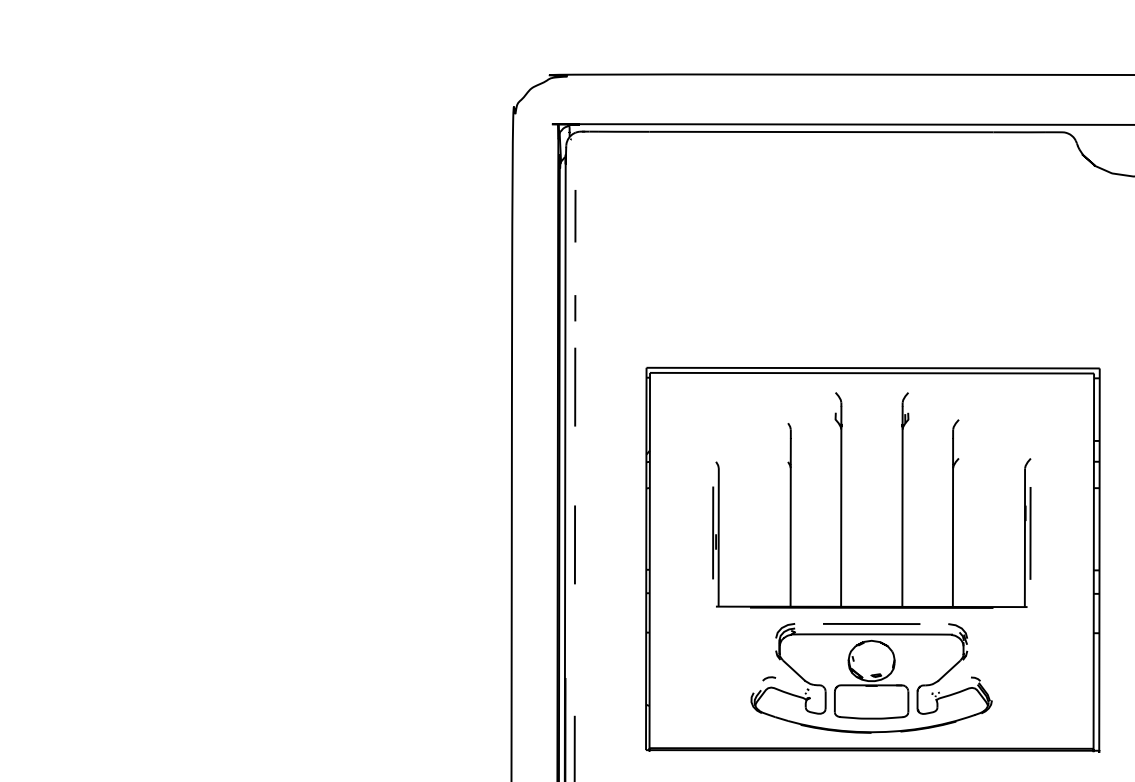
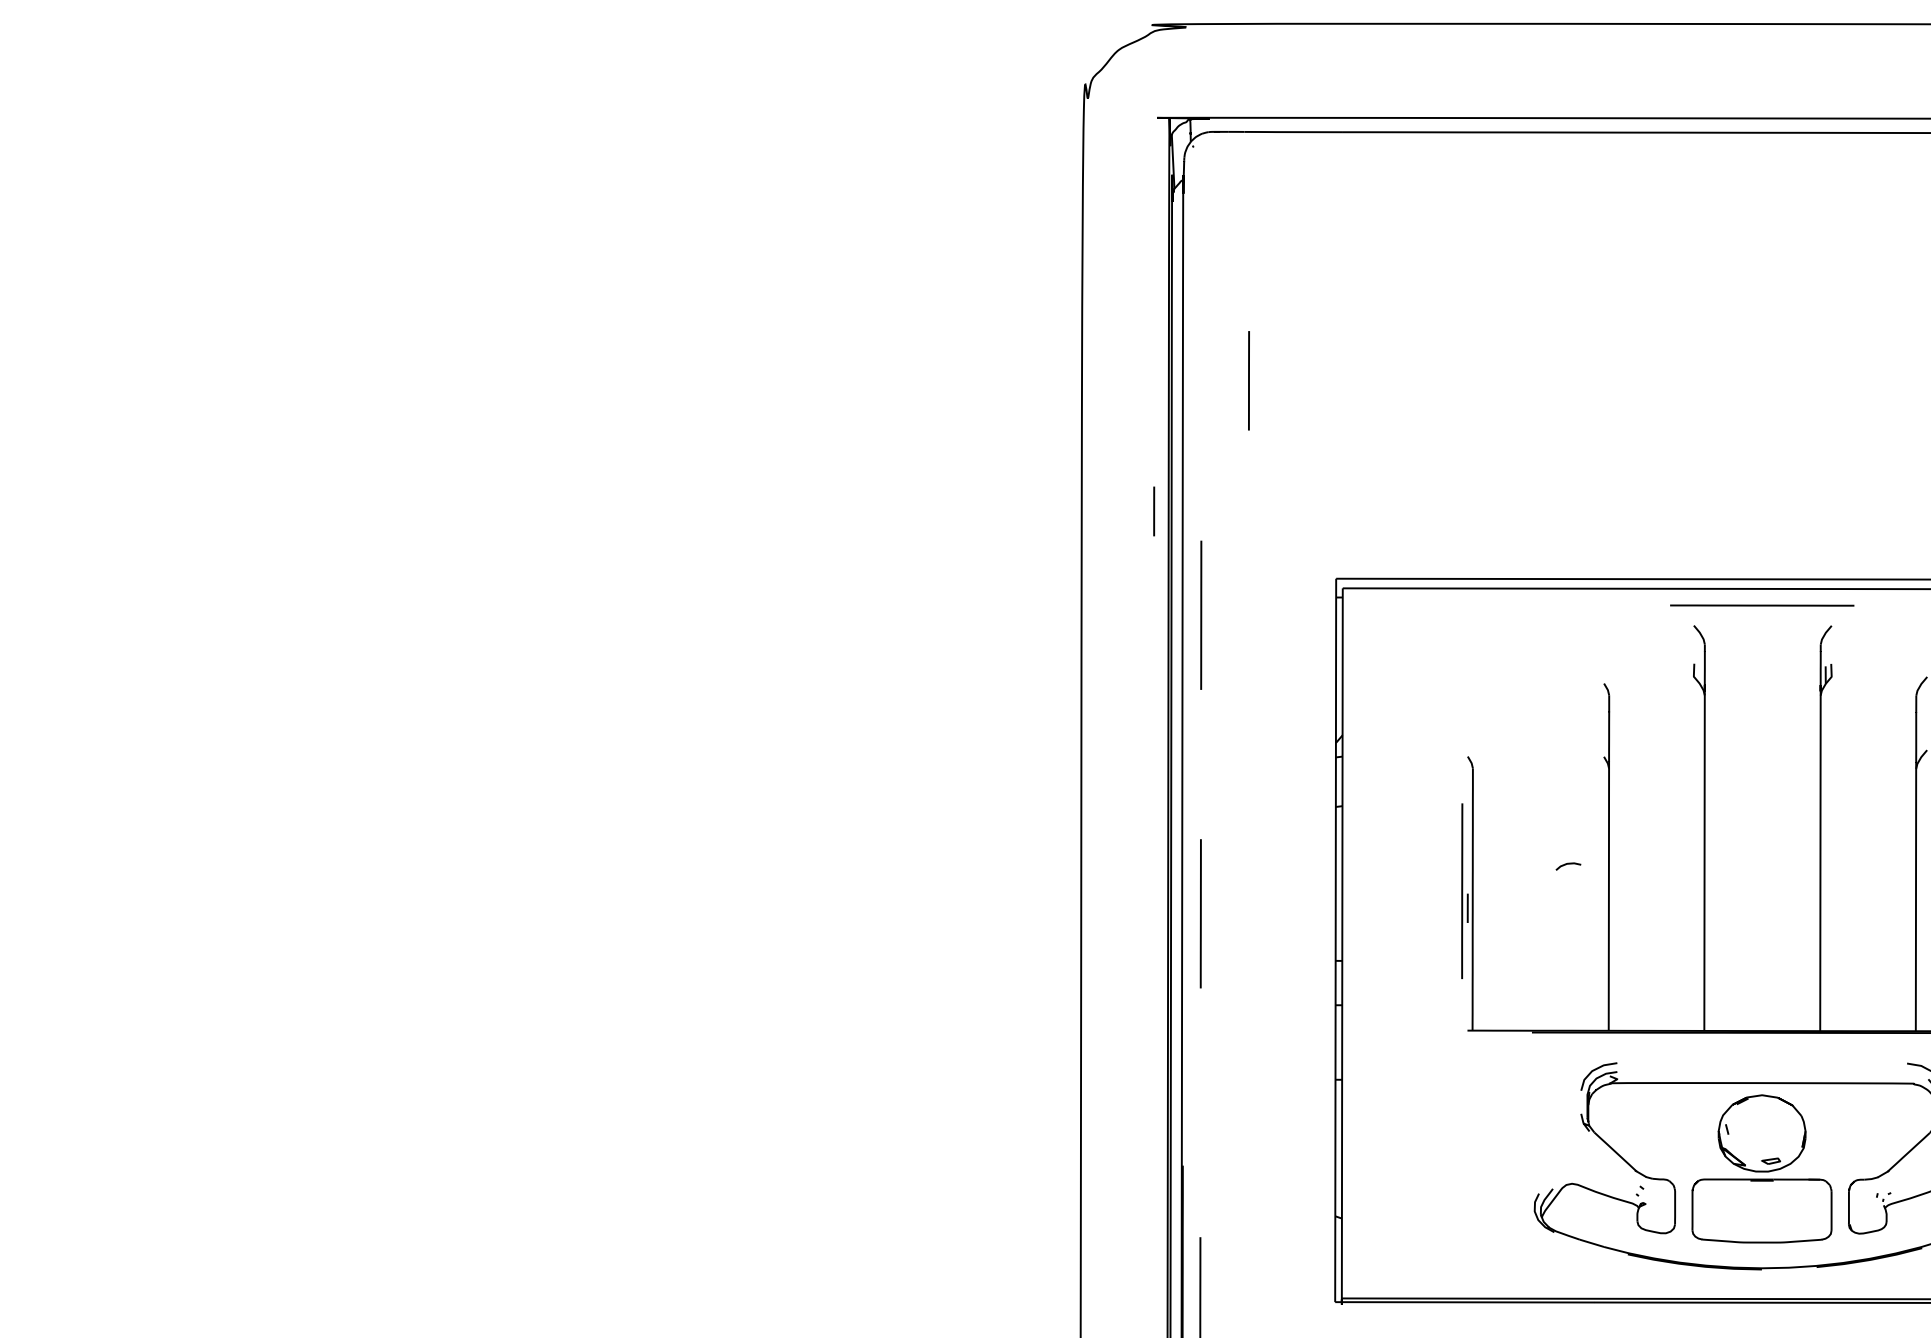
line: (575, 216) -> (1249, 381), moved
line: (575, 308) -> (1154, 511), moved
line: (871, 623) -> (1761, 604), moved
curve: (769, 678) -> (1568, 865), moved

